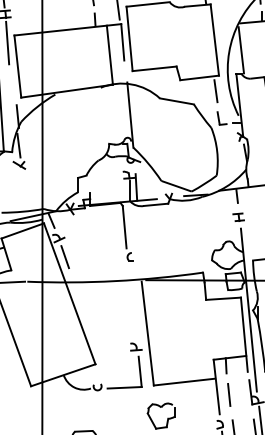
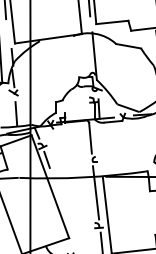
line: (23, 193) -> (16, 113), added
line: (132, 301) -> (96, 192), added

